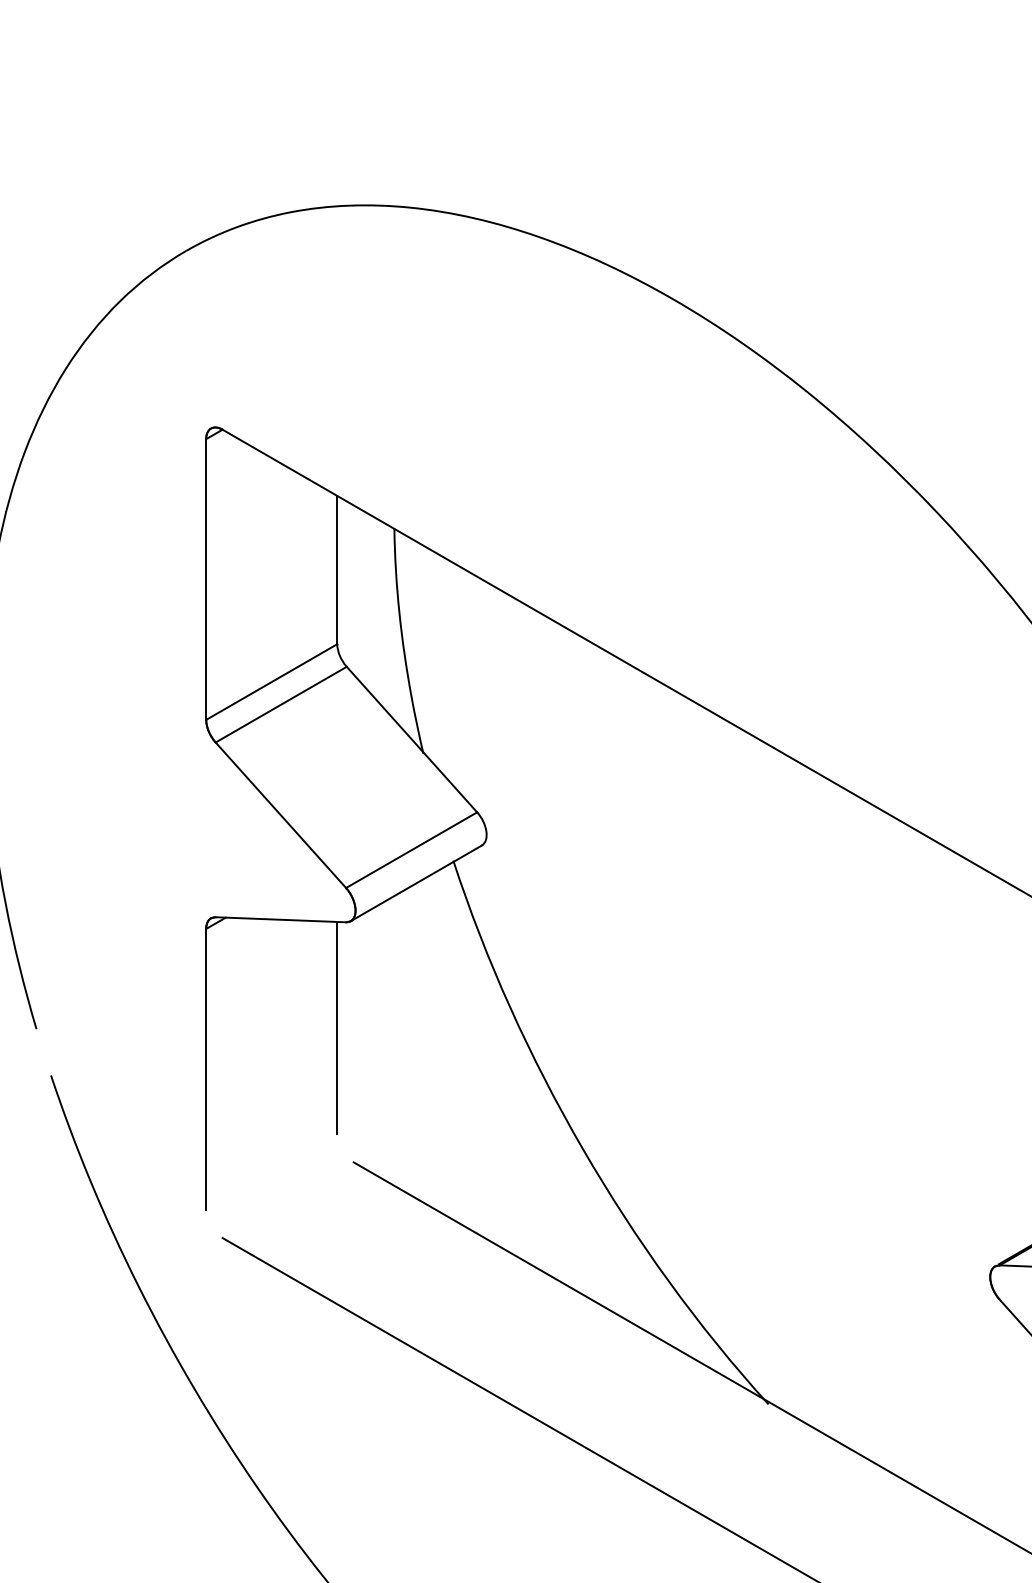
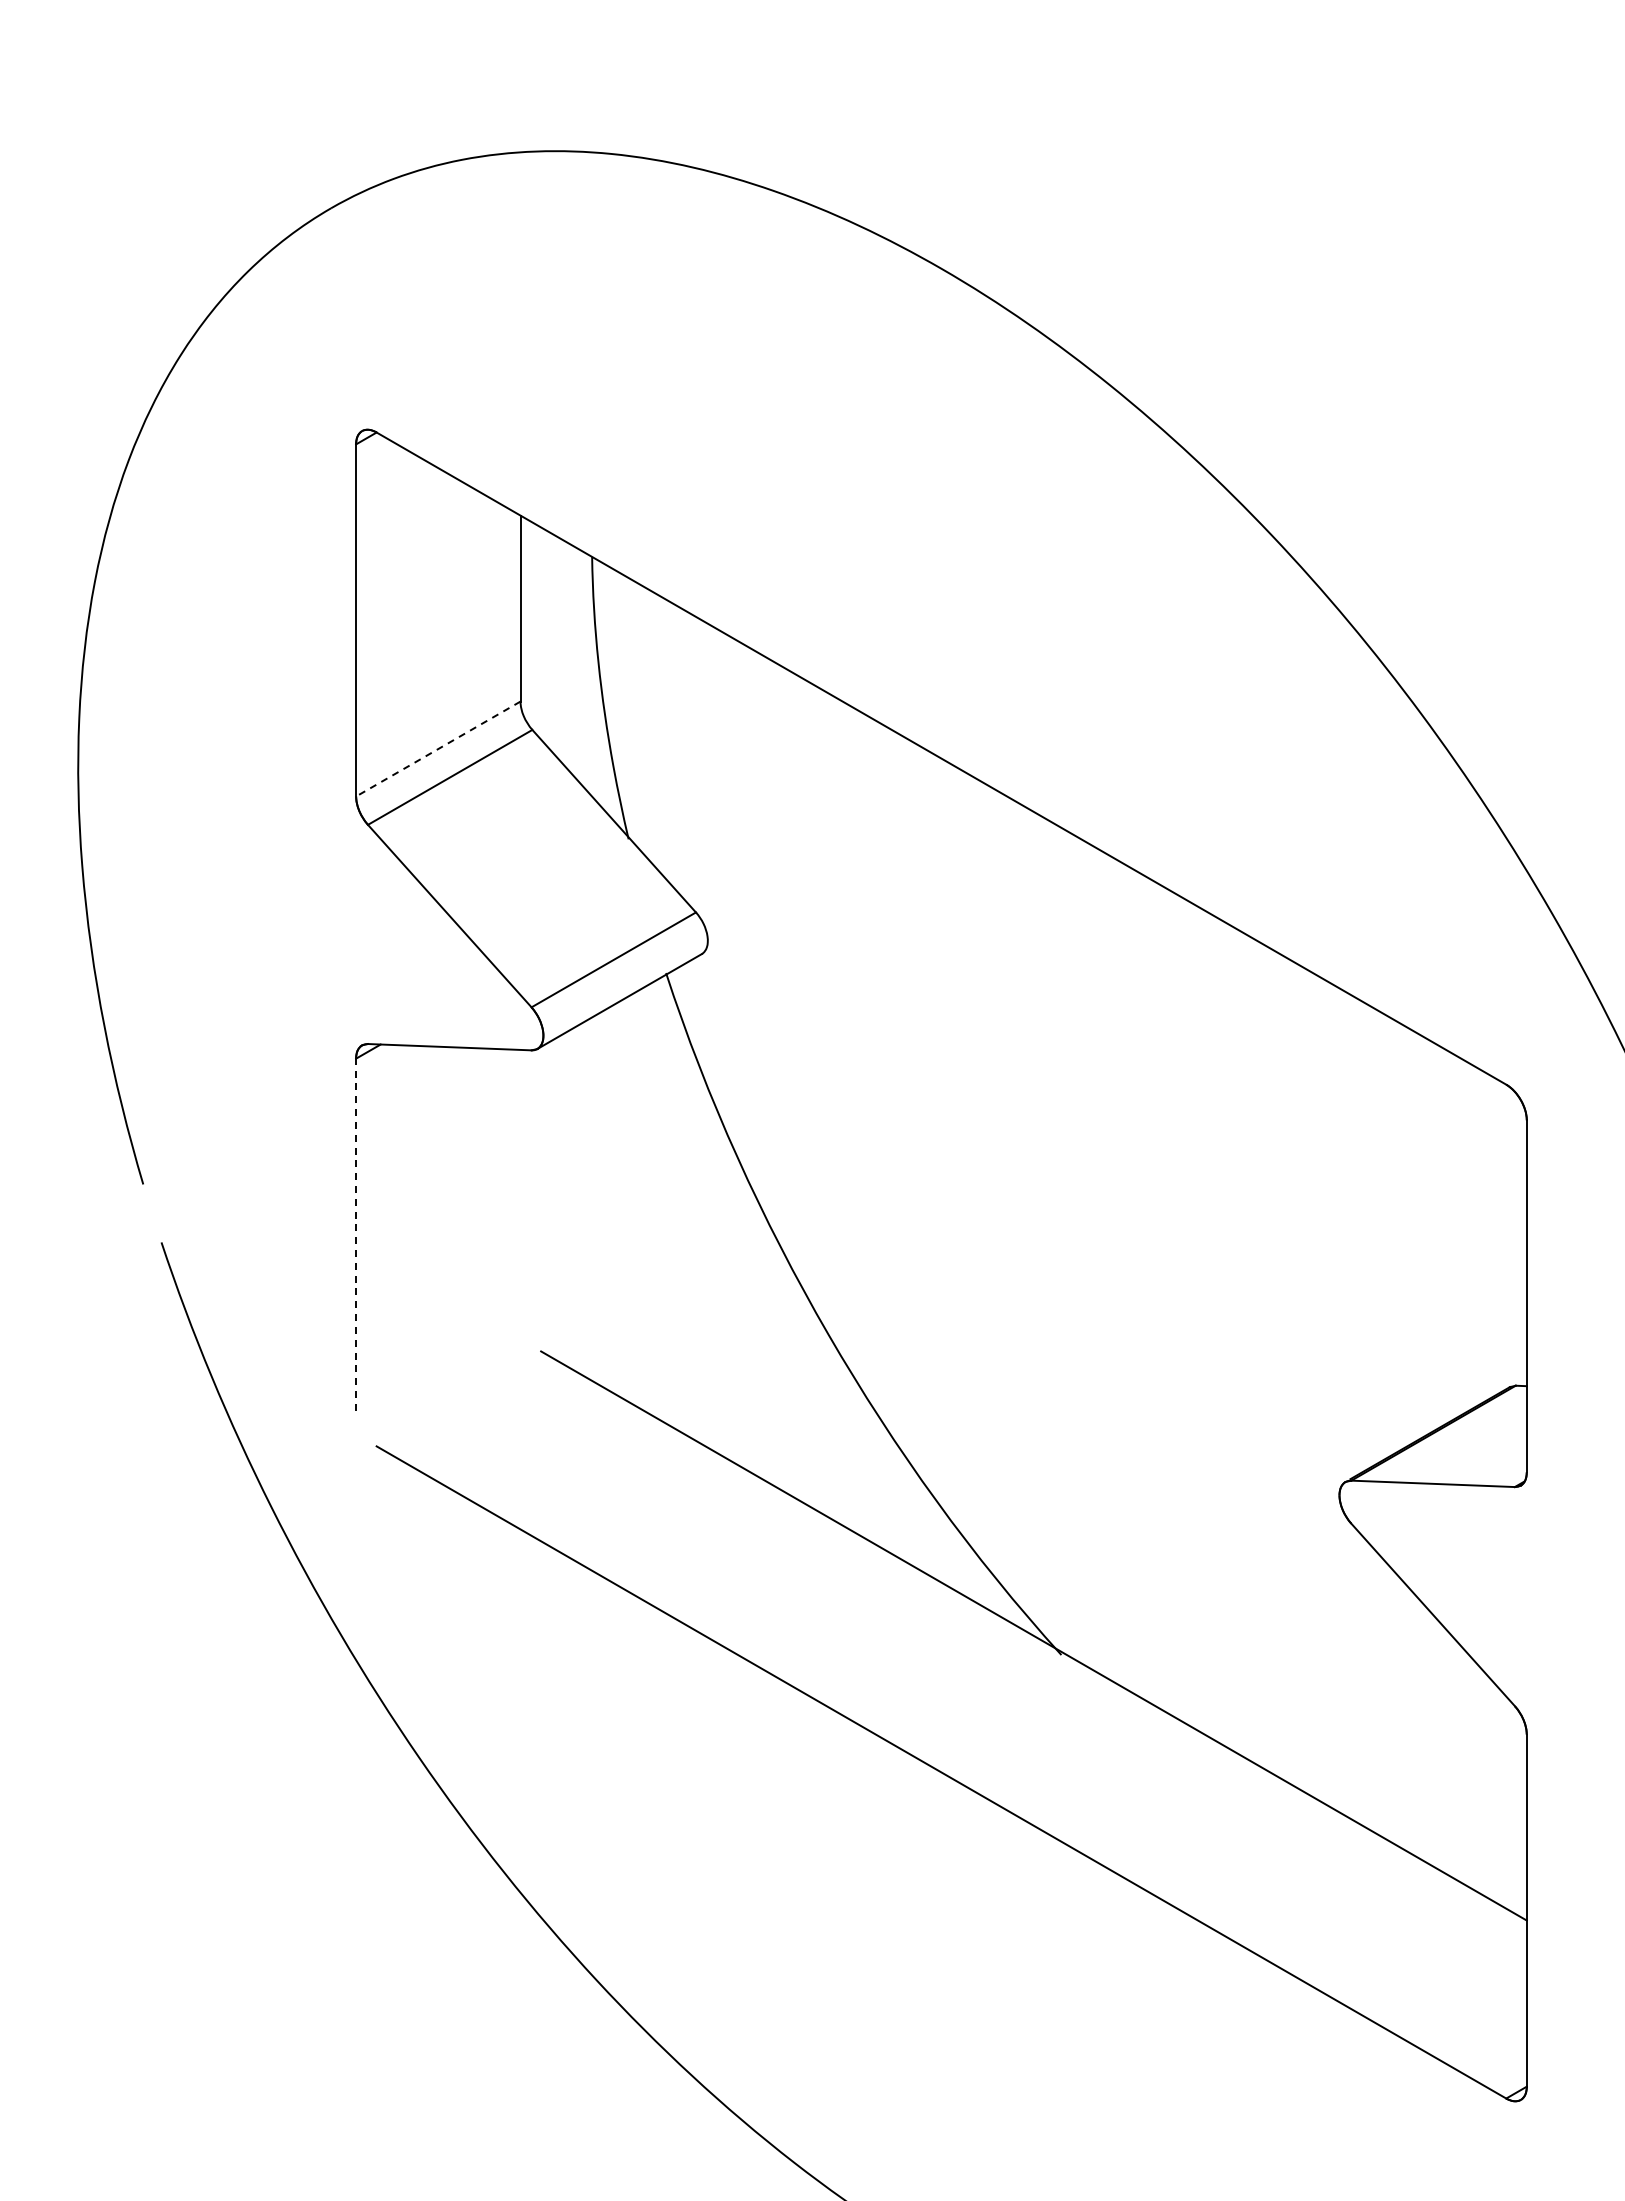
line: (271, 682) -> (438, 749), solid -> dashed
line: (337, 1027) -> (520, 1182), removed
line: (206, 1069) -> (356, 1234), solid -> dashed

